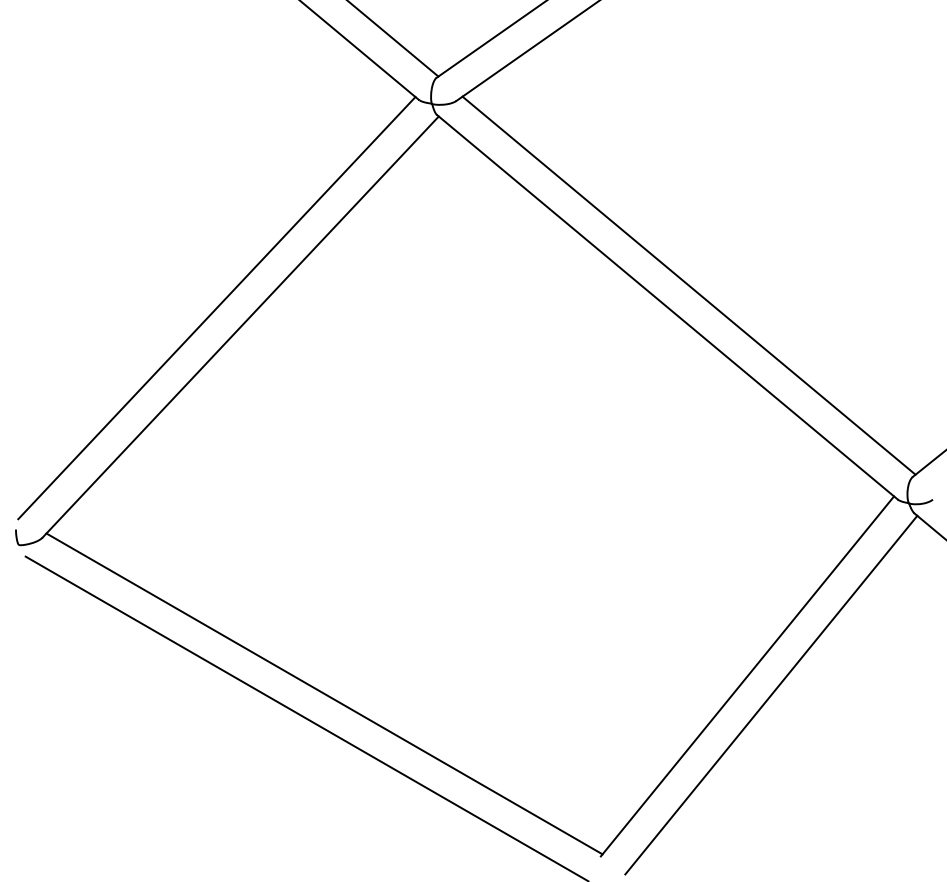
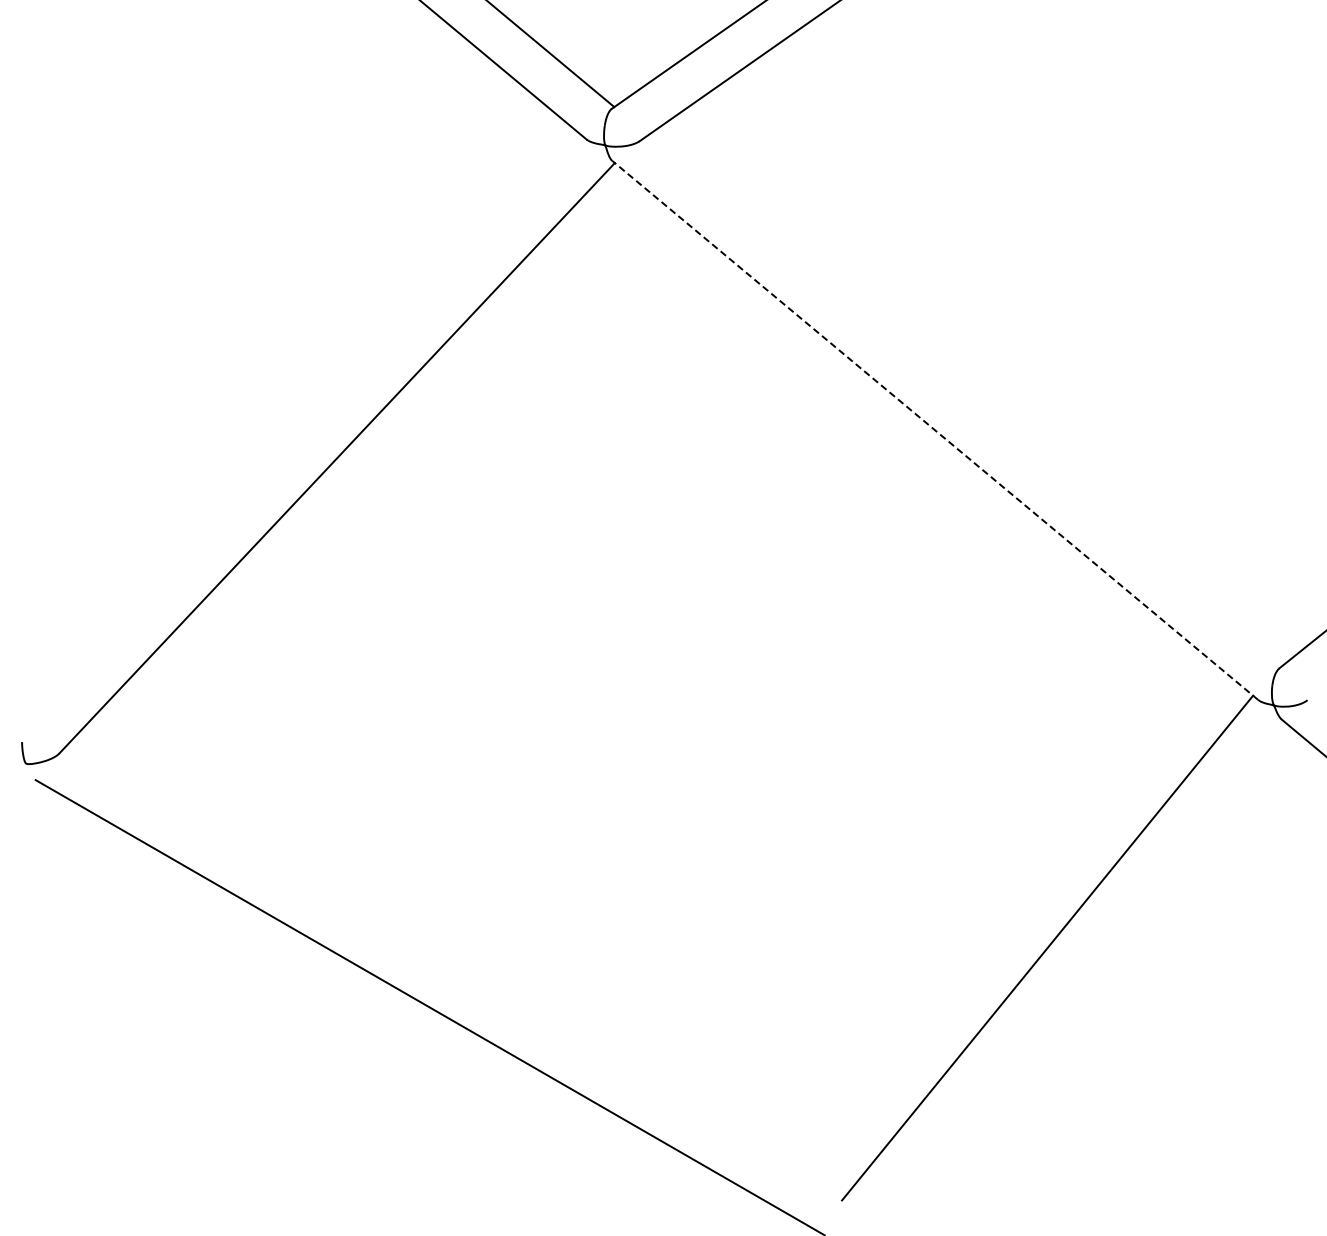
line: (688, 285) -> (965, 400), removed
line: (216, 307) -> (303, 431), removed
line: (666, 307) -> (934, 430), solid -> dashed
line: (324, 693) -> (454, 972), removed
line: (770, 694) -> (1080, 973), removed

